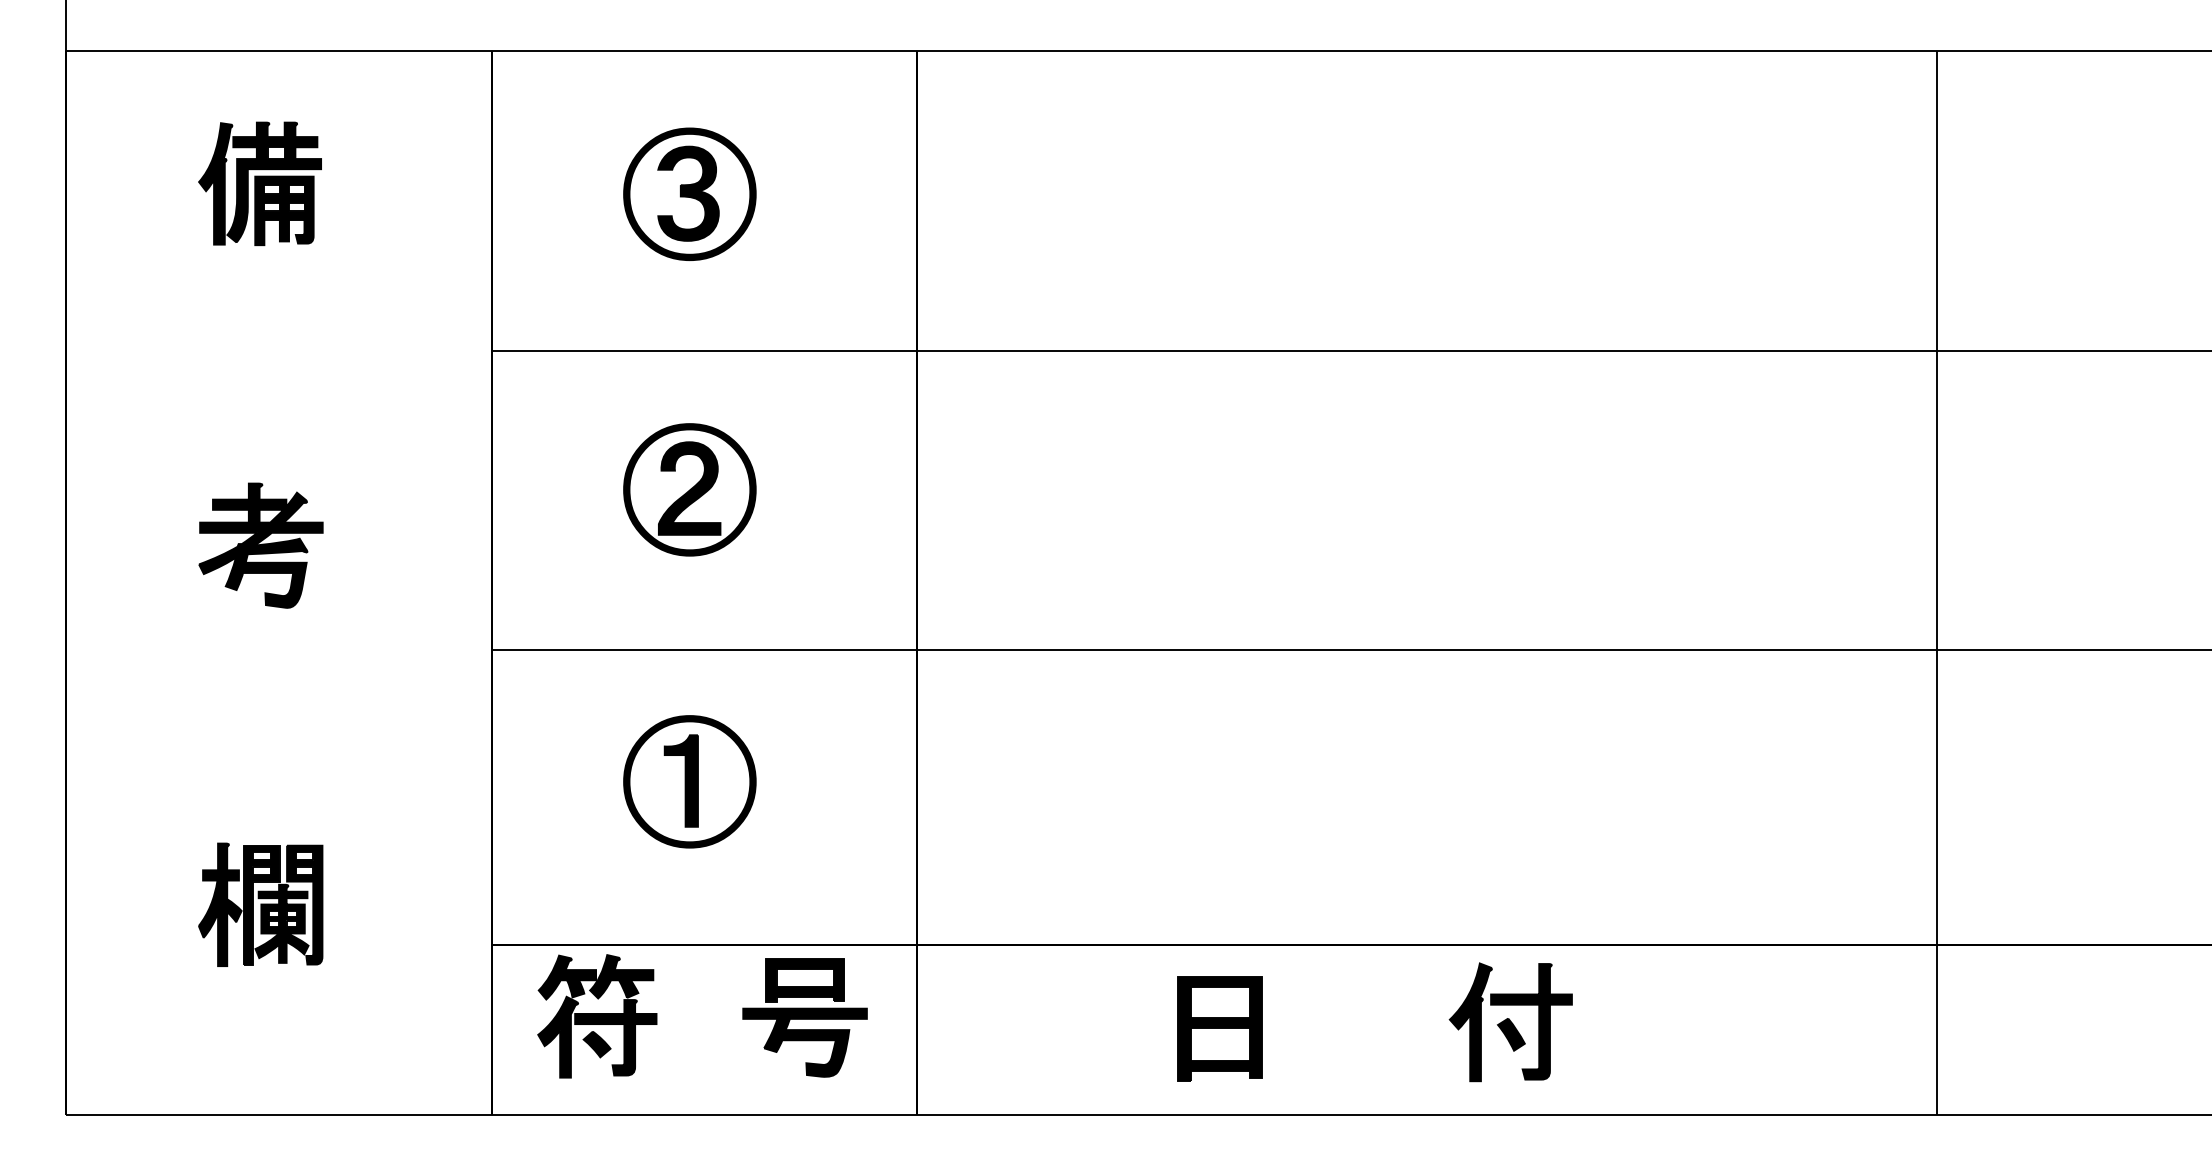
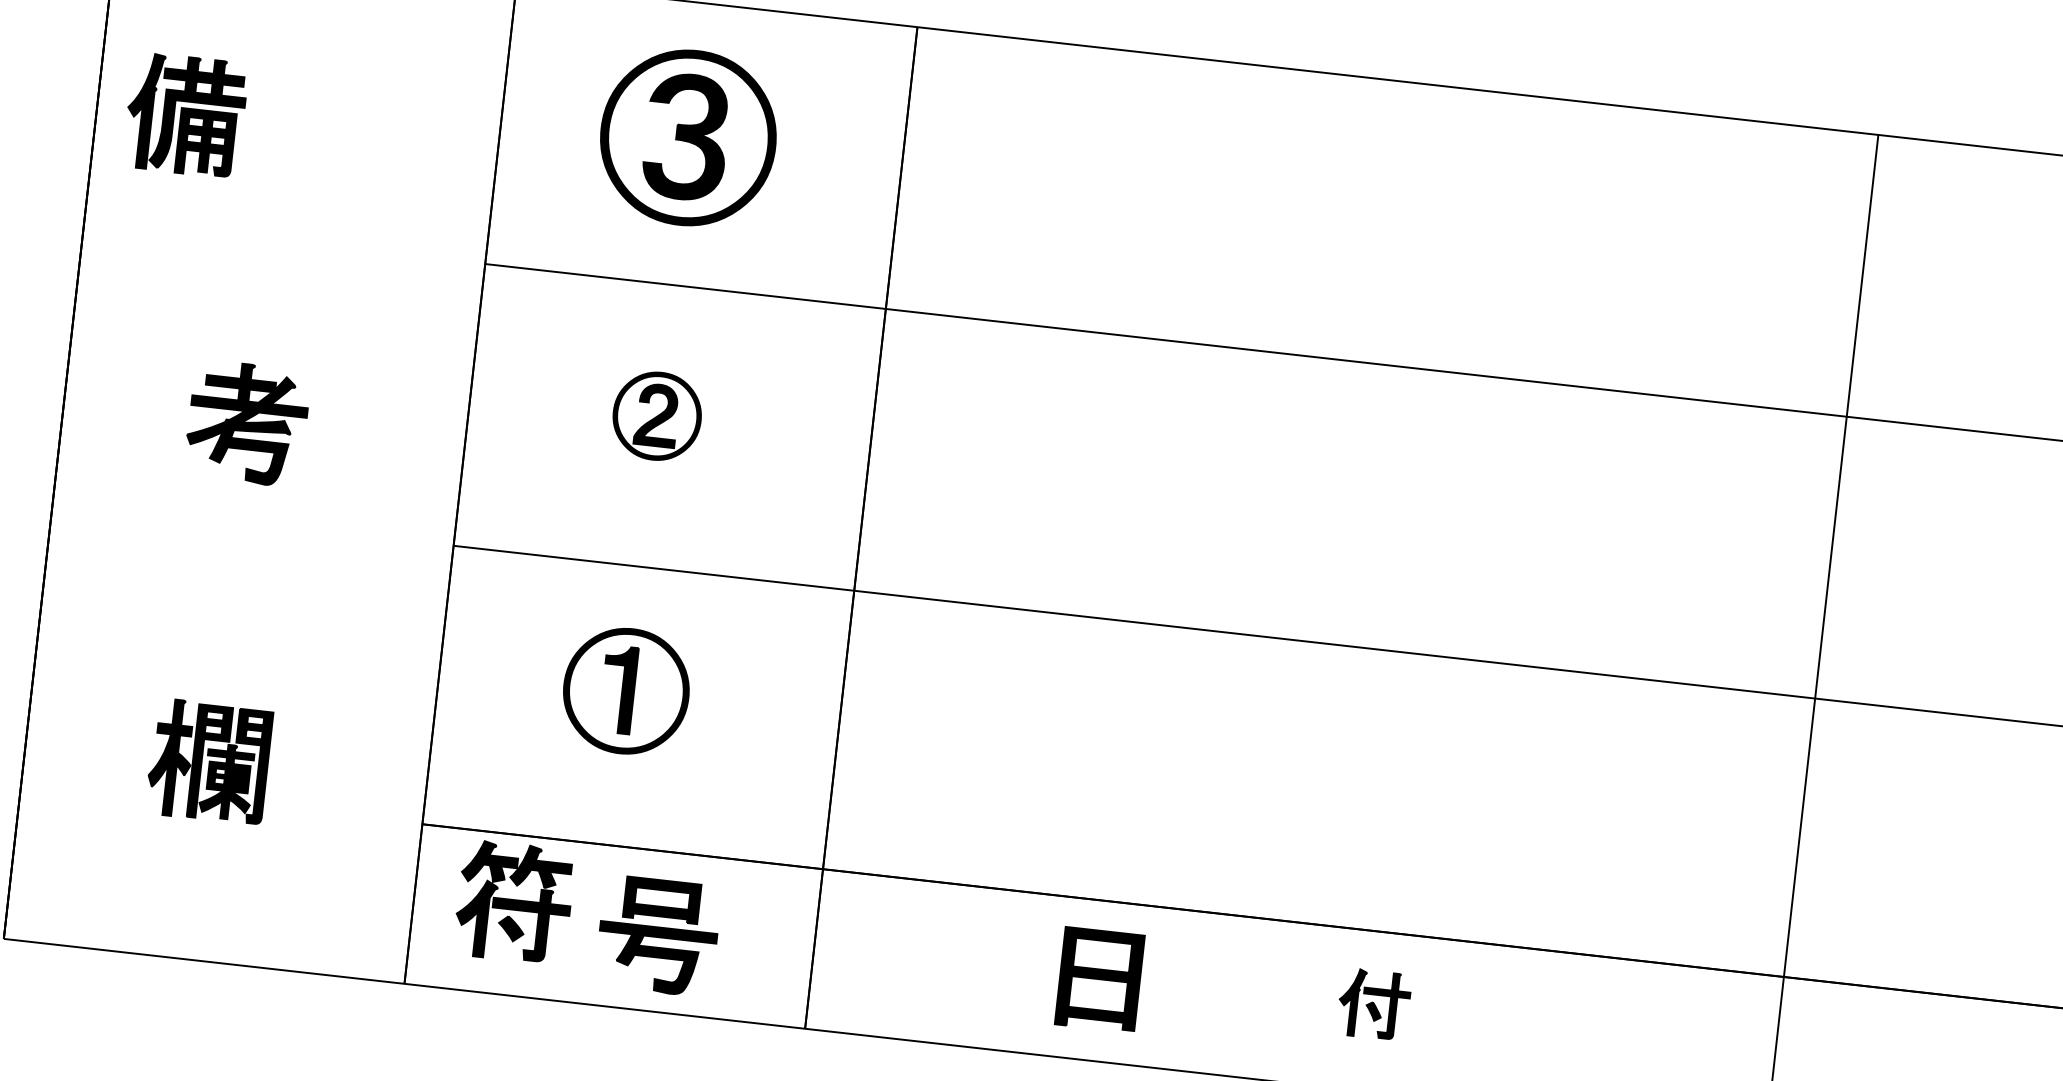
part: (259, 183) -> (185, 114), moved
part: (689, 193) -> (688, 137), size x1.4
part: (689, 489) -> (656, 415), size x0.7
part: (804, 1017) -> (657, 935), moved
part: (1510, 1022) -> (1373, 1004), size x0.6

